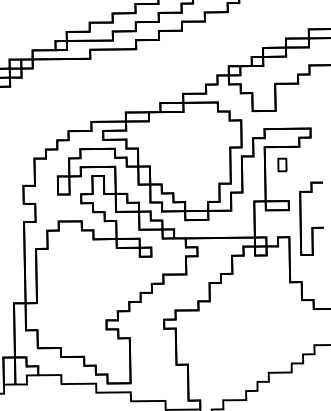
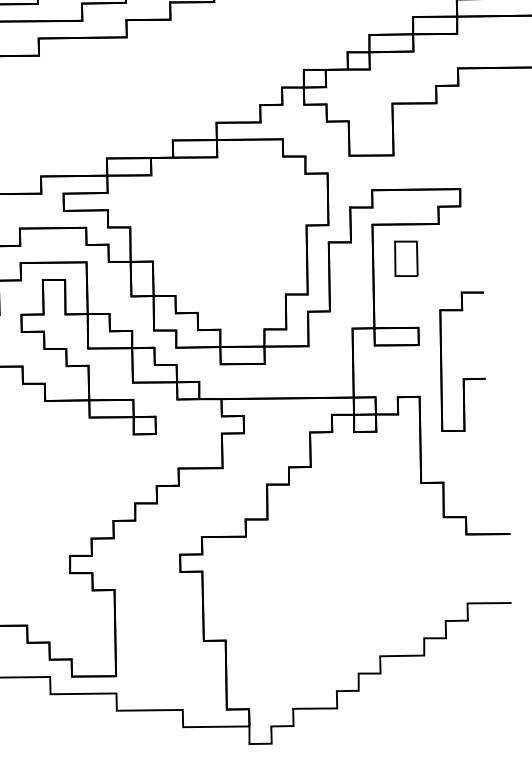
part: (282, 164) -> (406, 257), size x1.43

